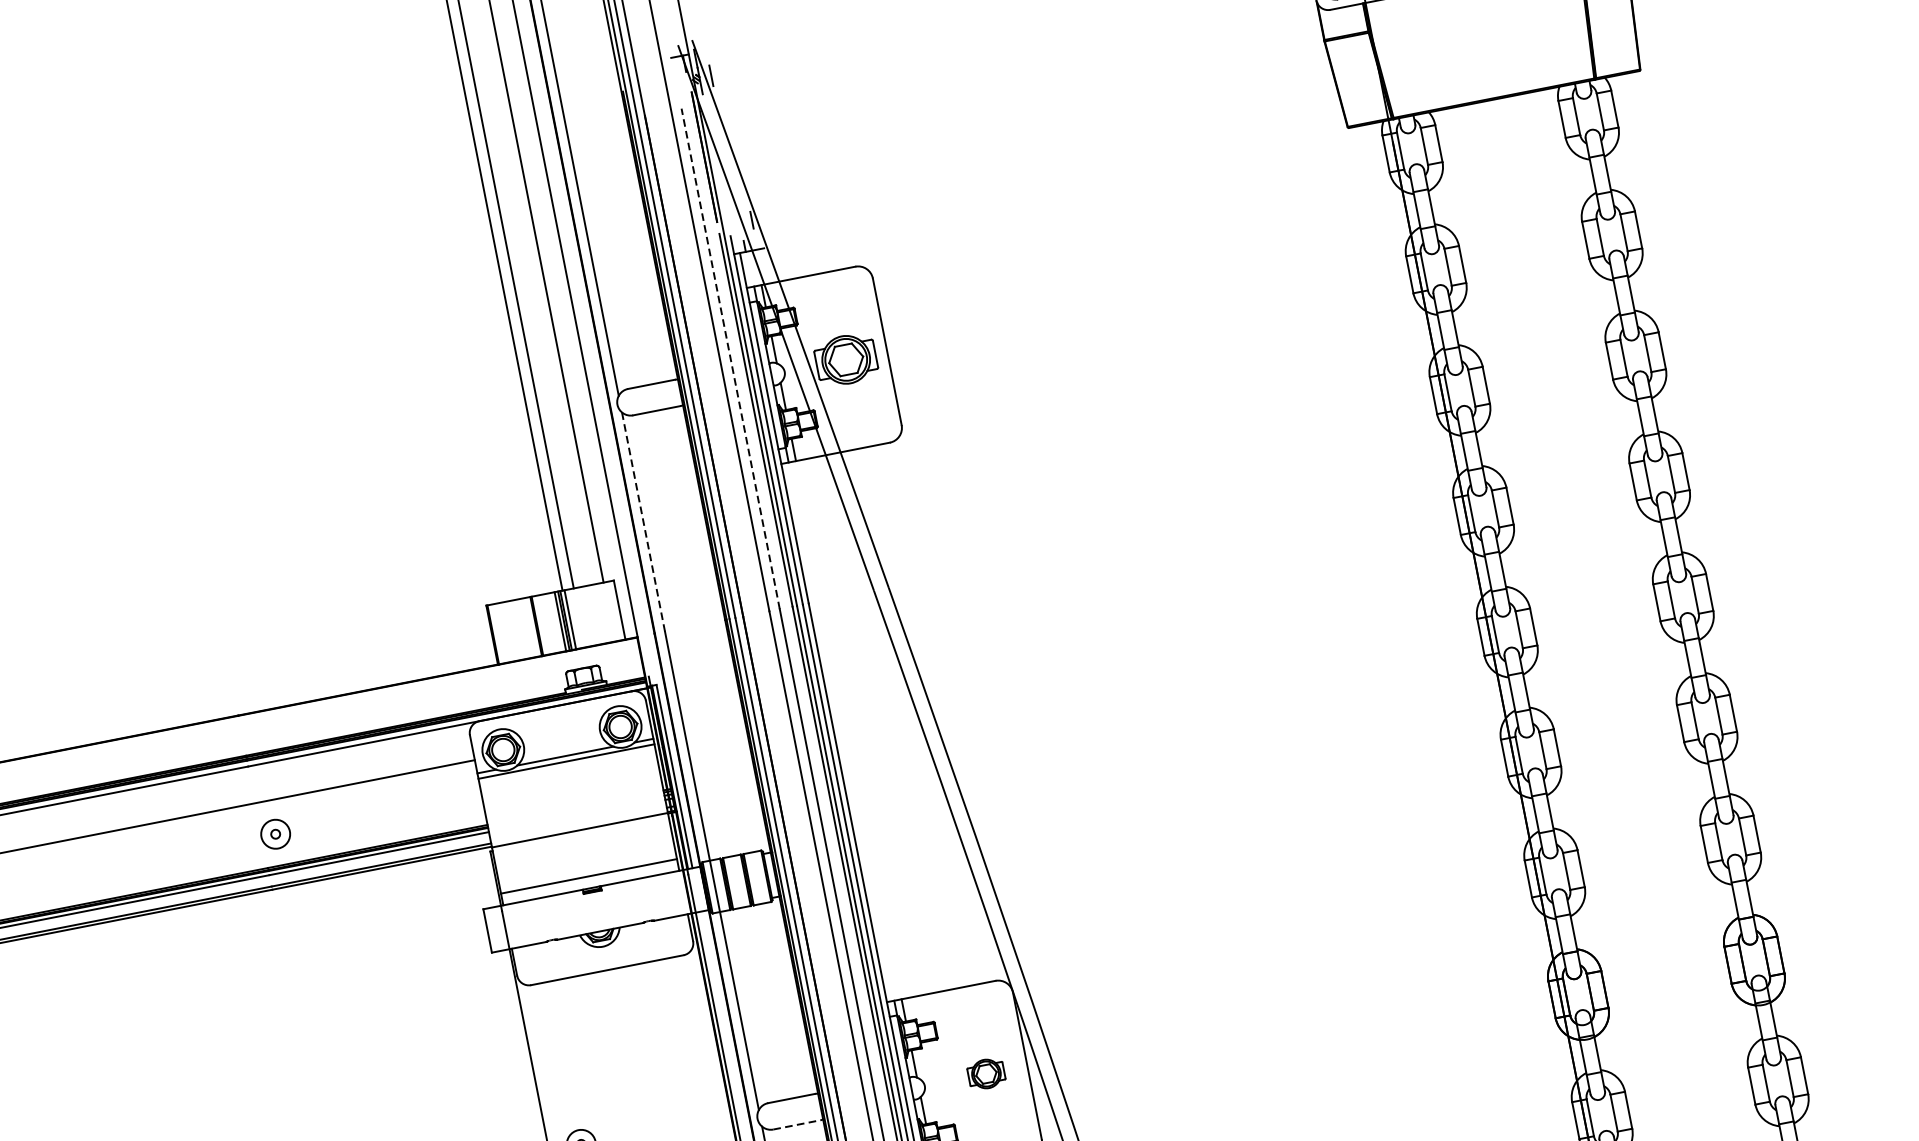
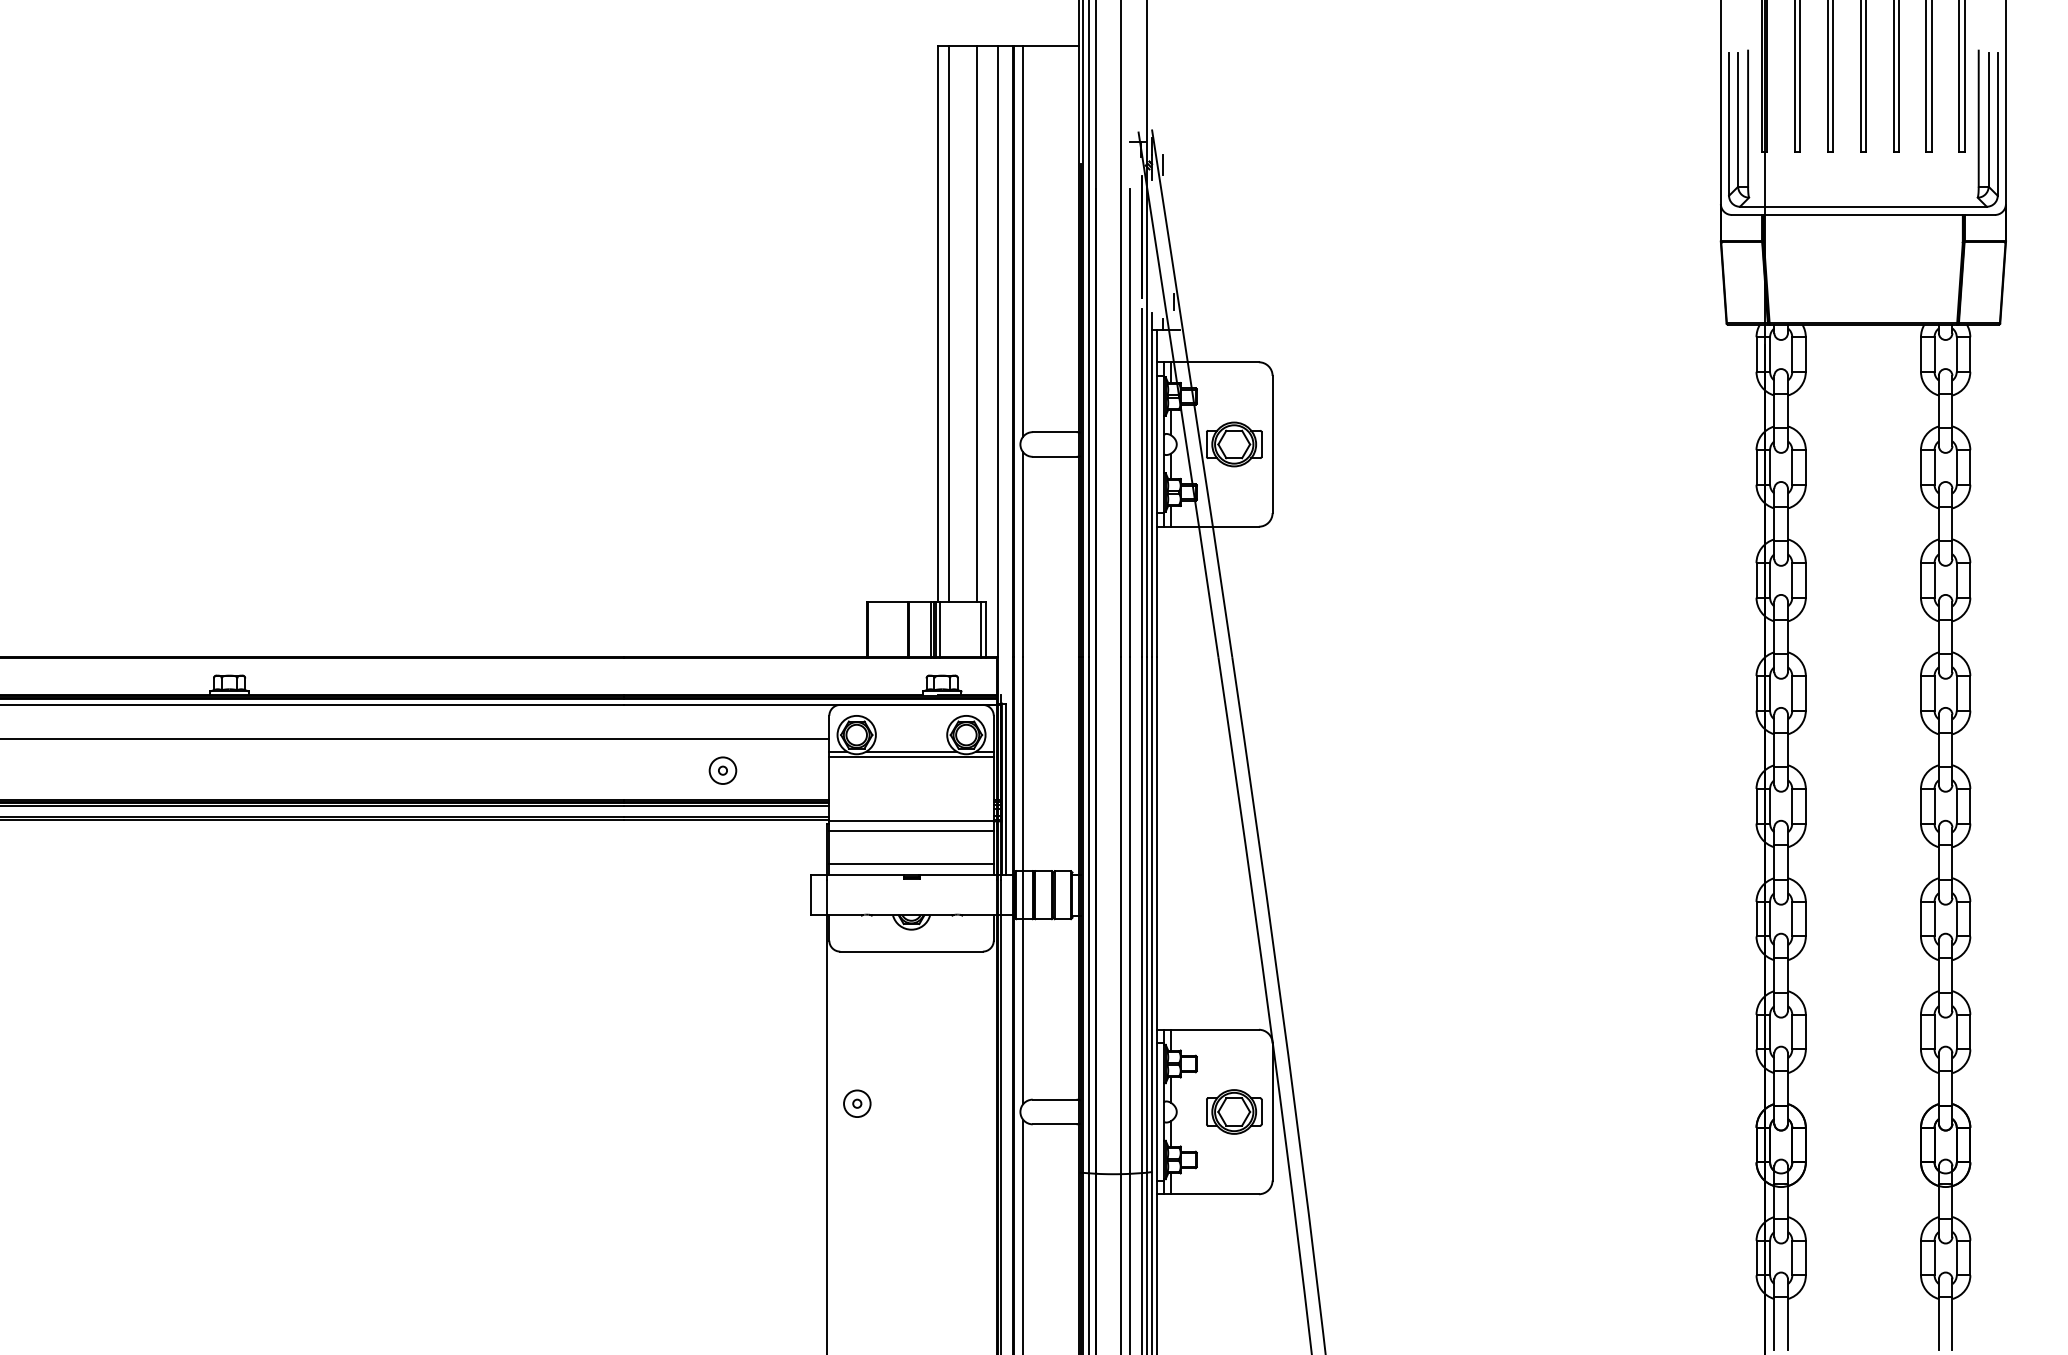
line: (730, 359) -> (1130, 423), dashed -> solid
line: (643, 521) -> (1023, 554), dashed -> solid
line: (614, 610) -> (981, 629), added
part: (275, 834) -> (722, 770), moved
line: (582, 841) -> (911, 831), added
part: (986, 1073) -> (1234, 1111), size x1.67
line: (796, 1125) -> (1054, 1124), dashed -> solid

